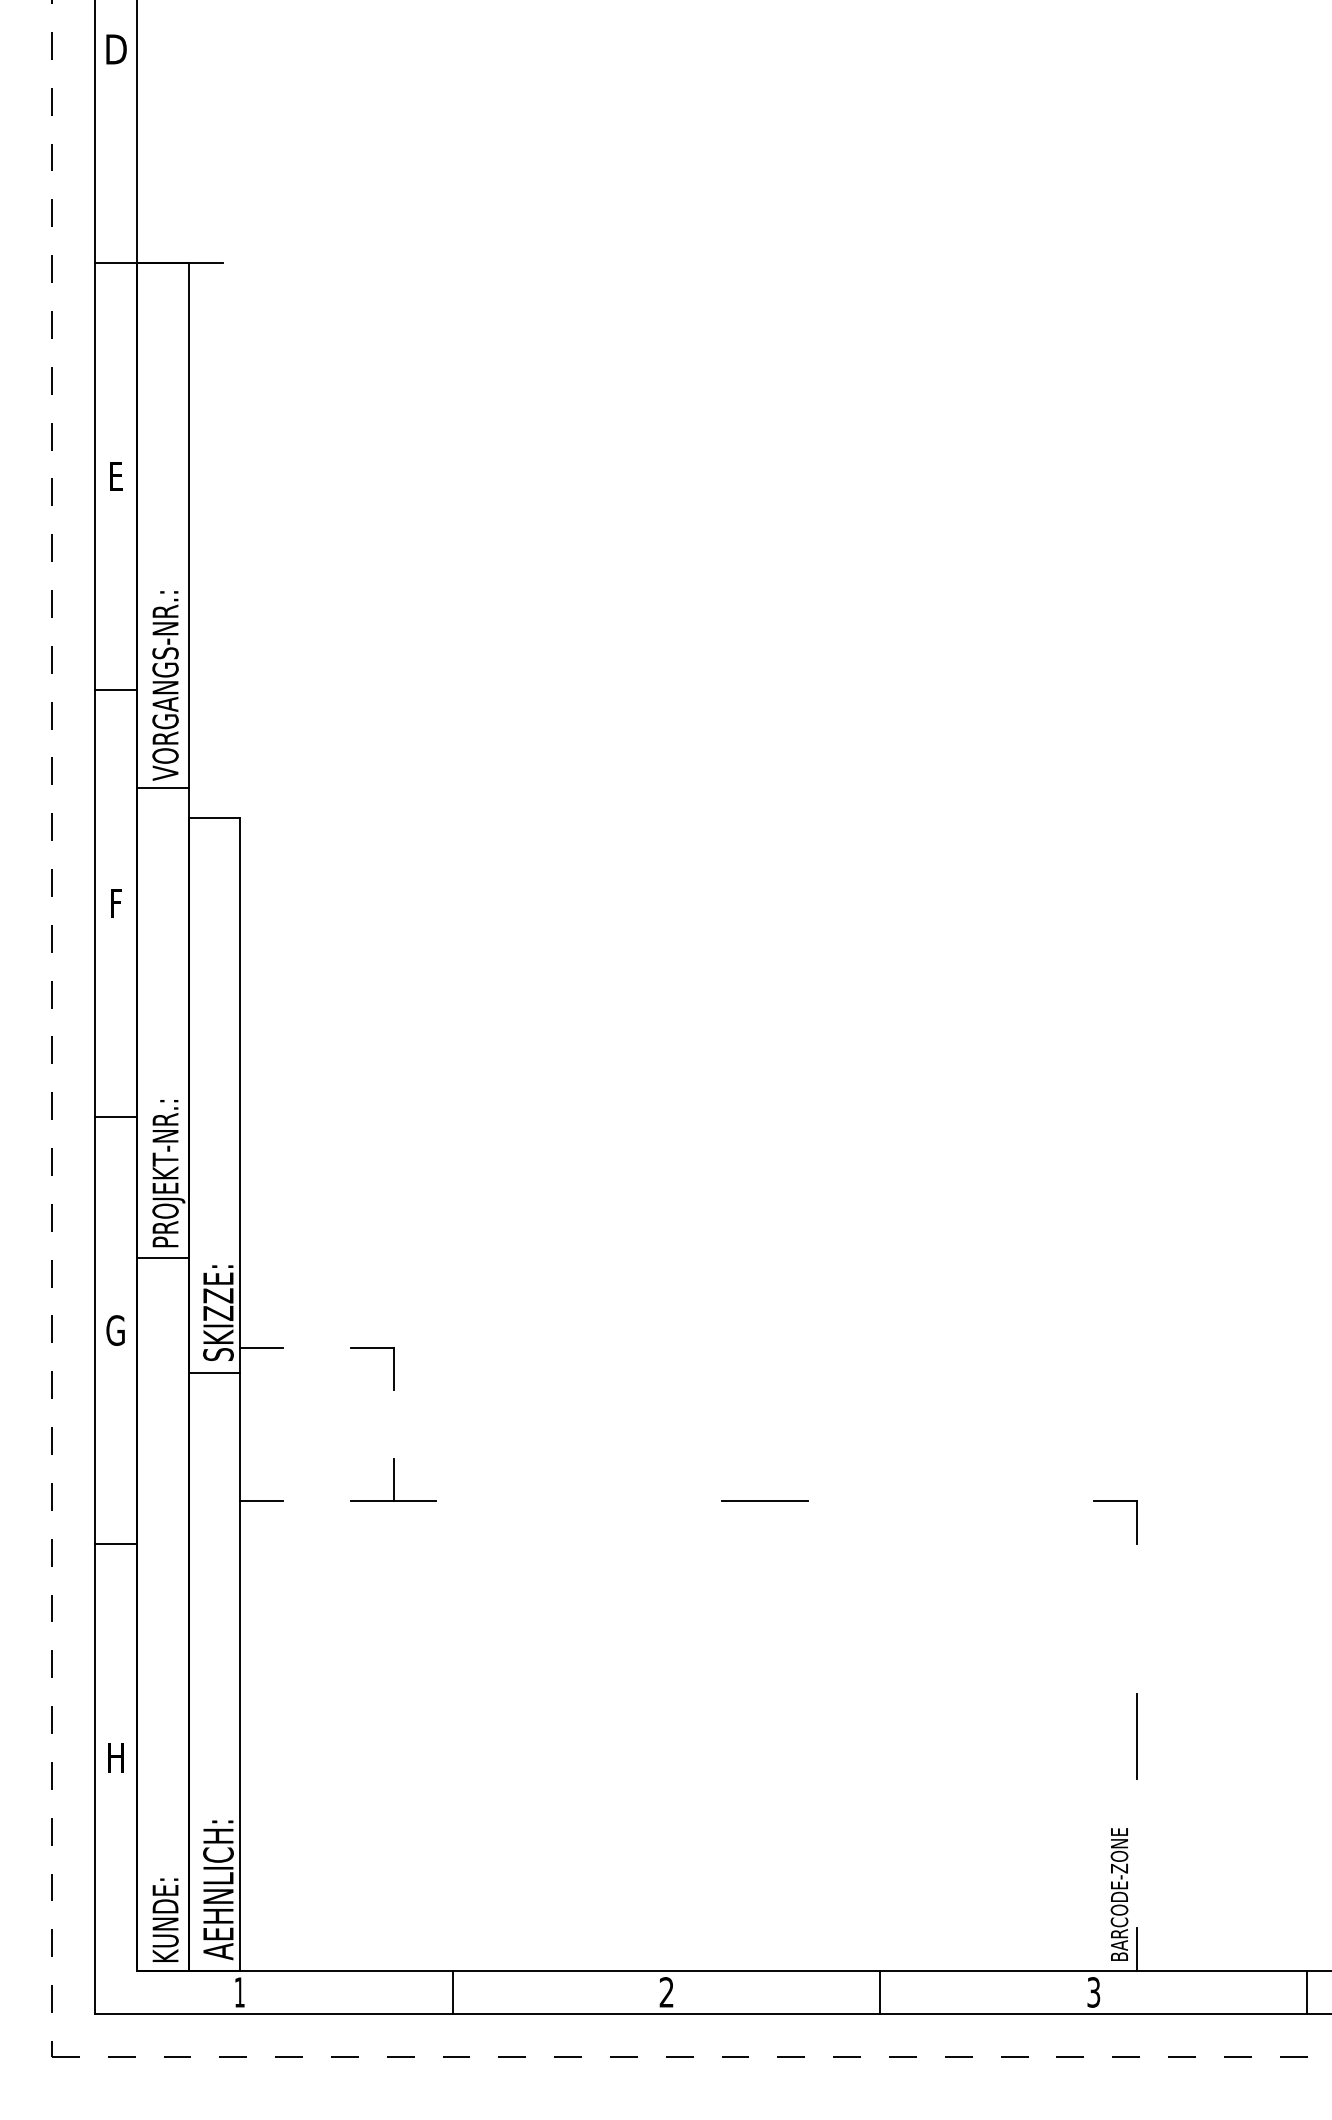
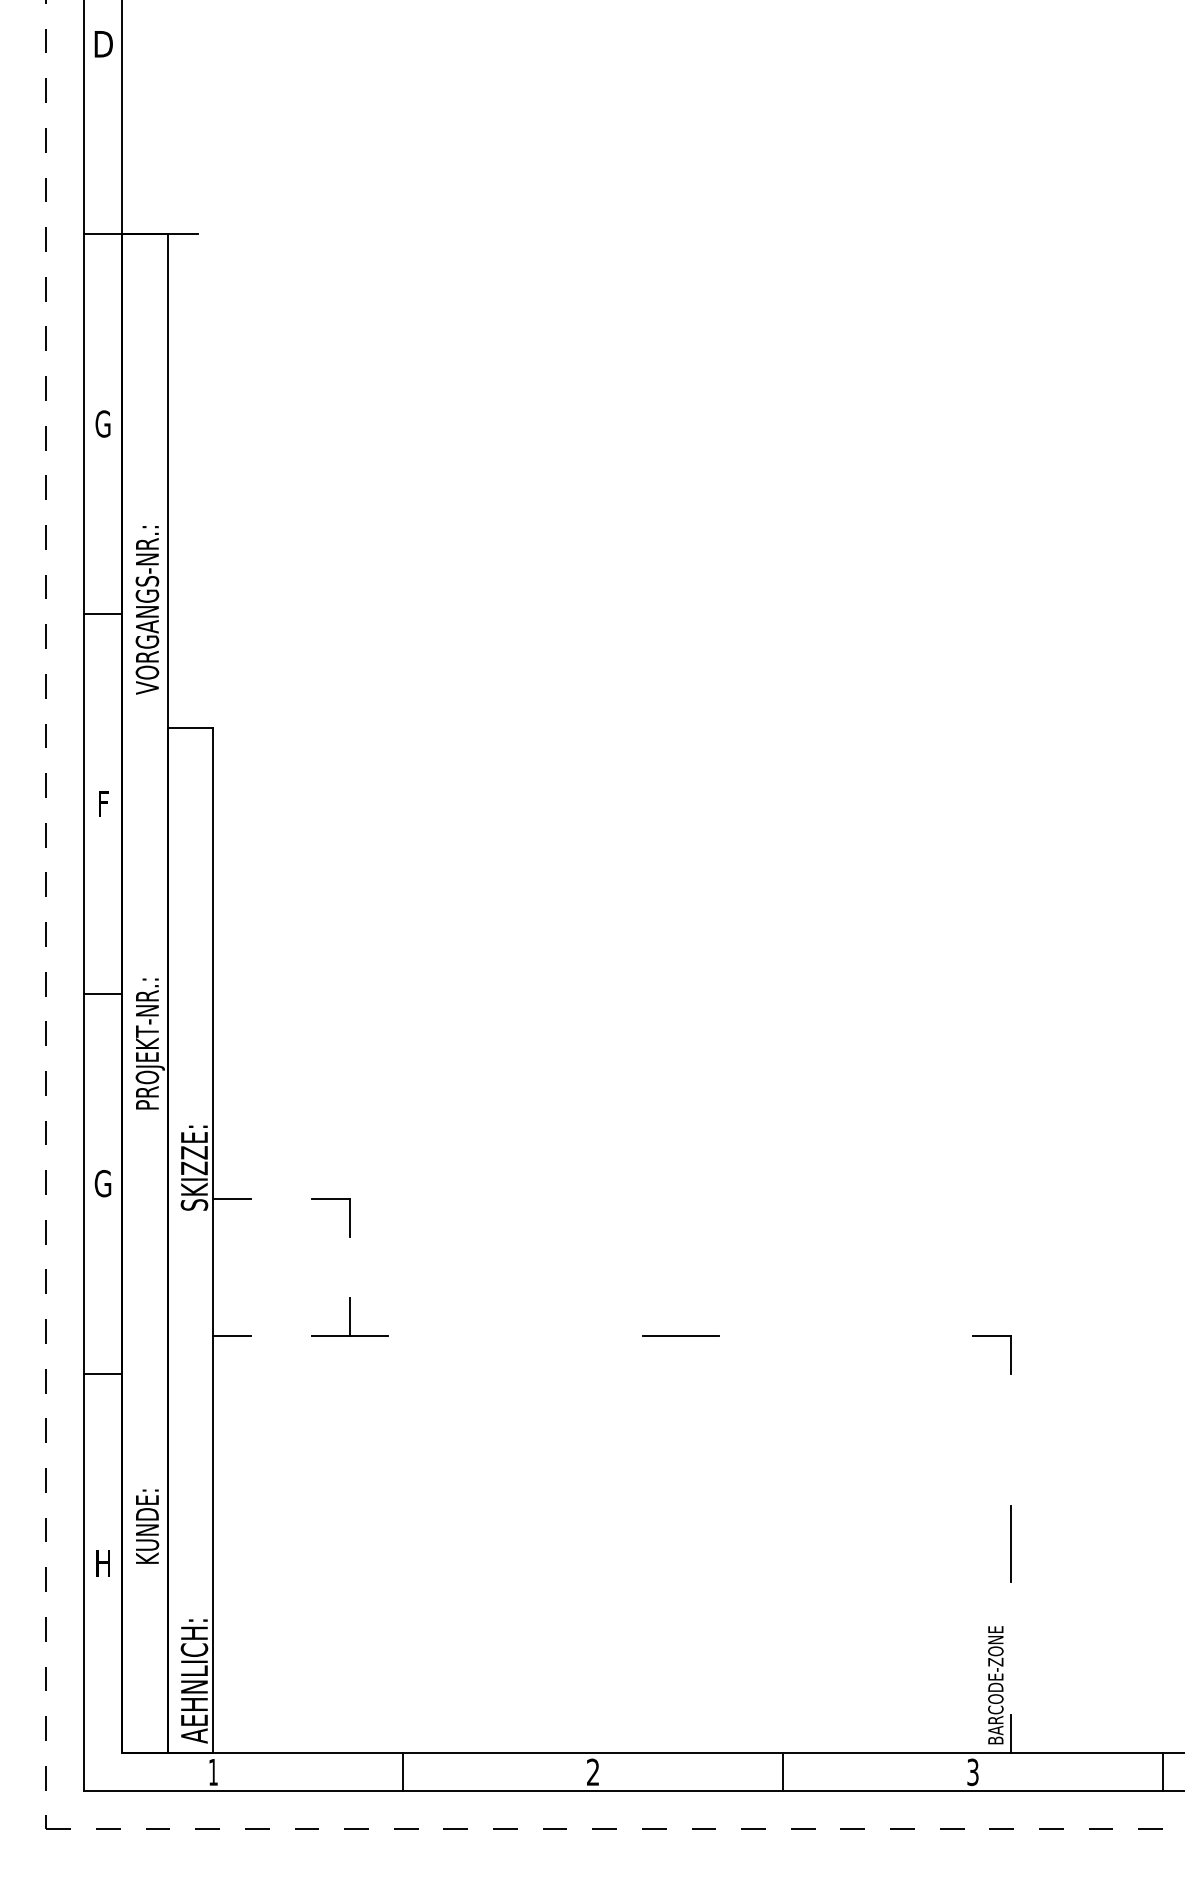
text: (115, 476) -> (102, 424), E -> G
line: (162, 788) -> (144, 701), removed
line: (162, 1257) -> (144, 1118), removed
line: (213, 1373) -> (190, 1221), removed
text: (165, 1919) -> (147, 1526), moved

